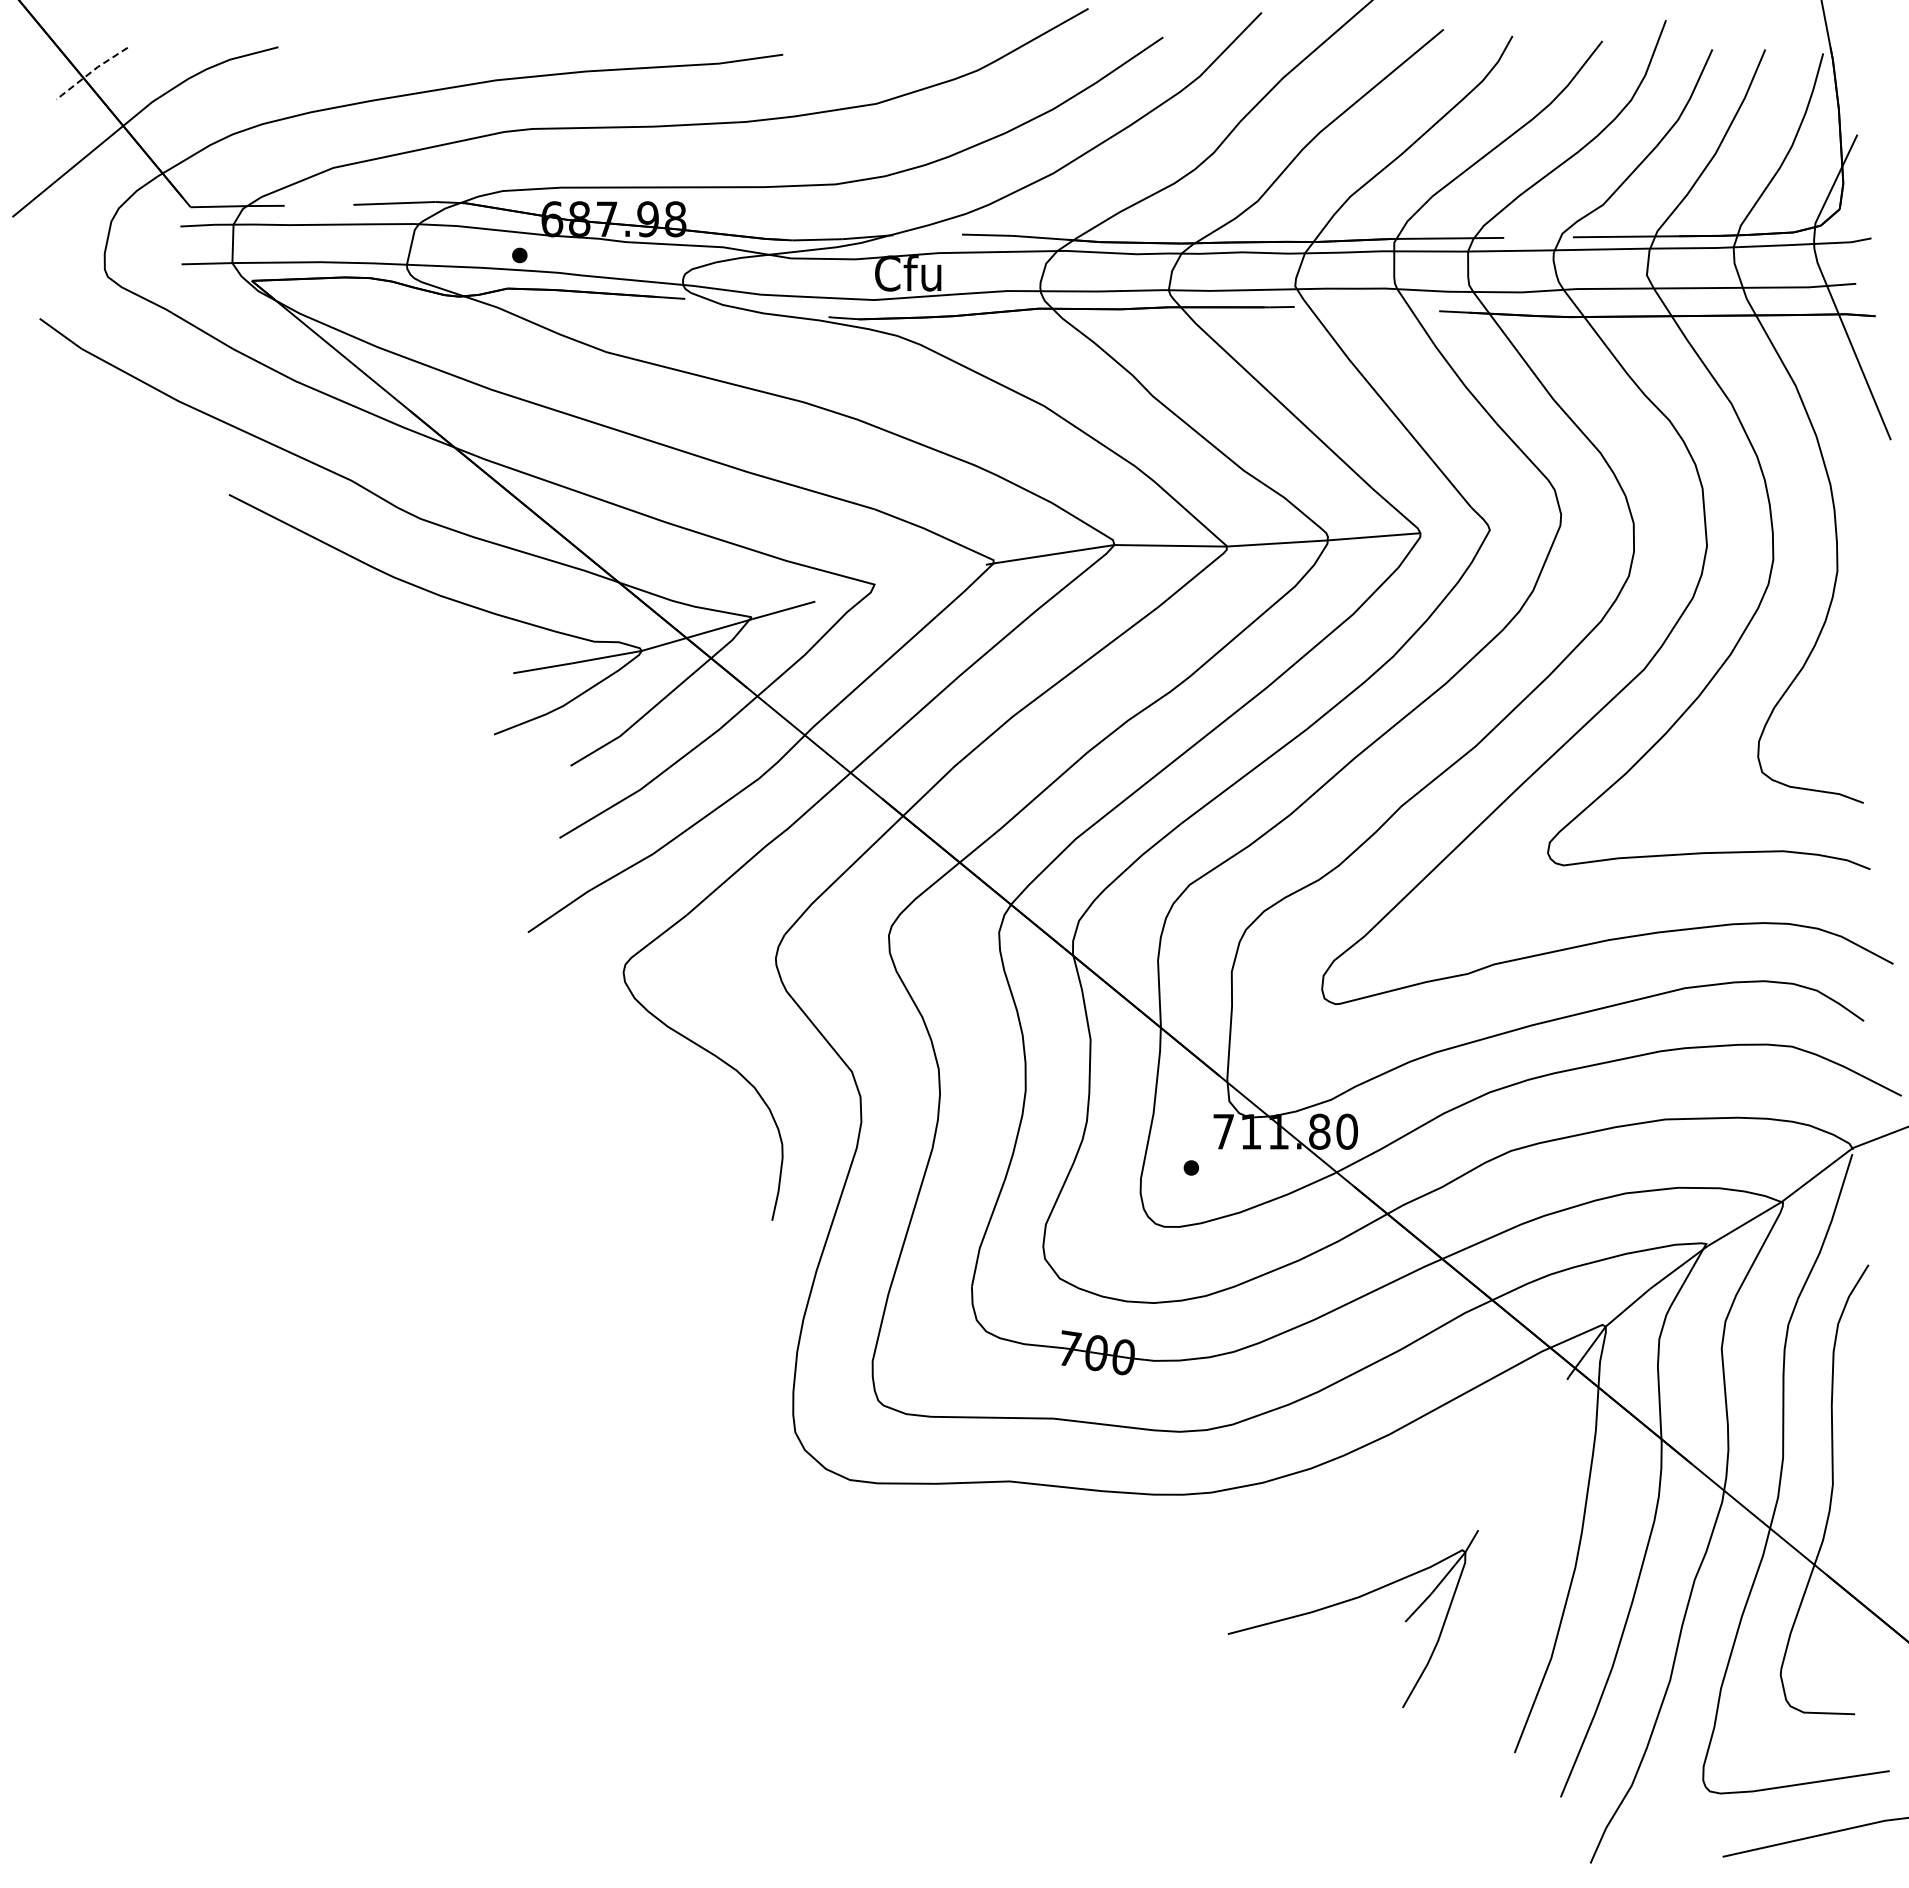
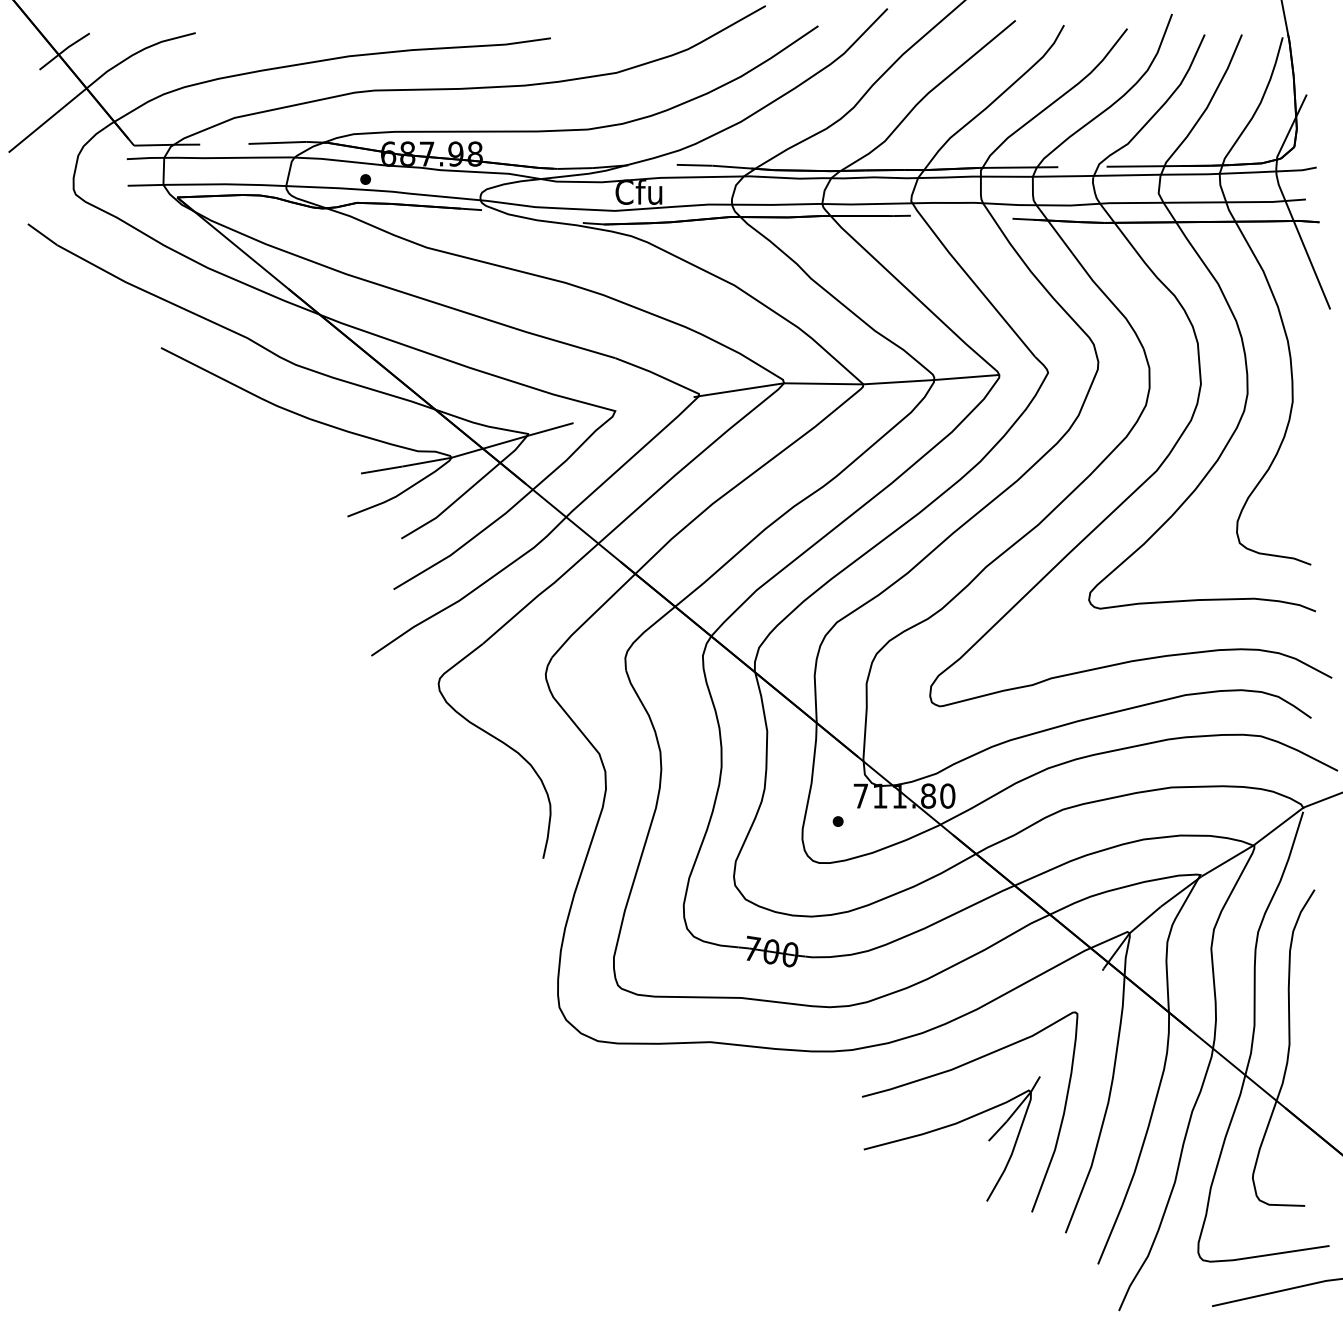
line: (91, 72) -> (64, 50), dashed -> solid
curve: (1356, 1520) -> (954, 1069), added

